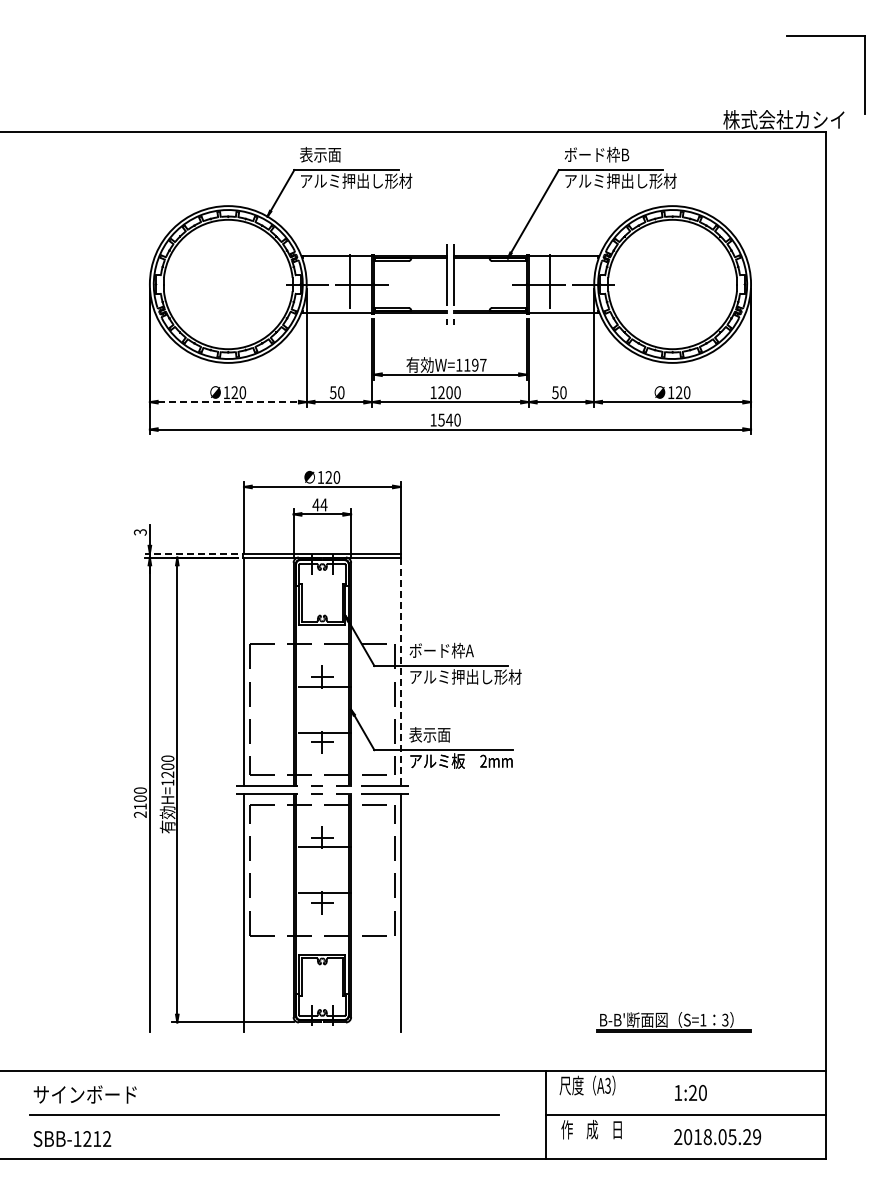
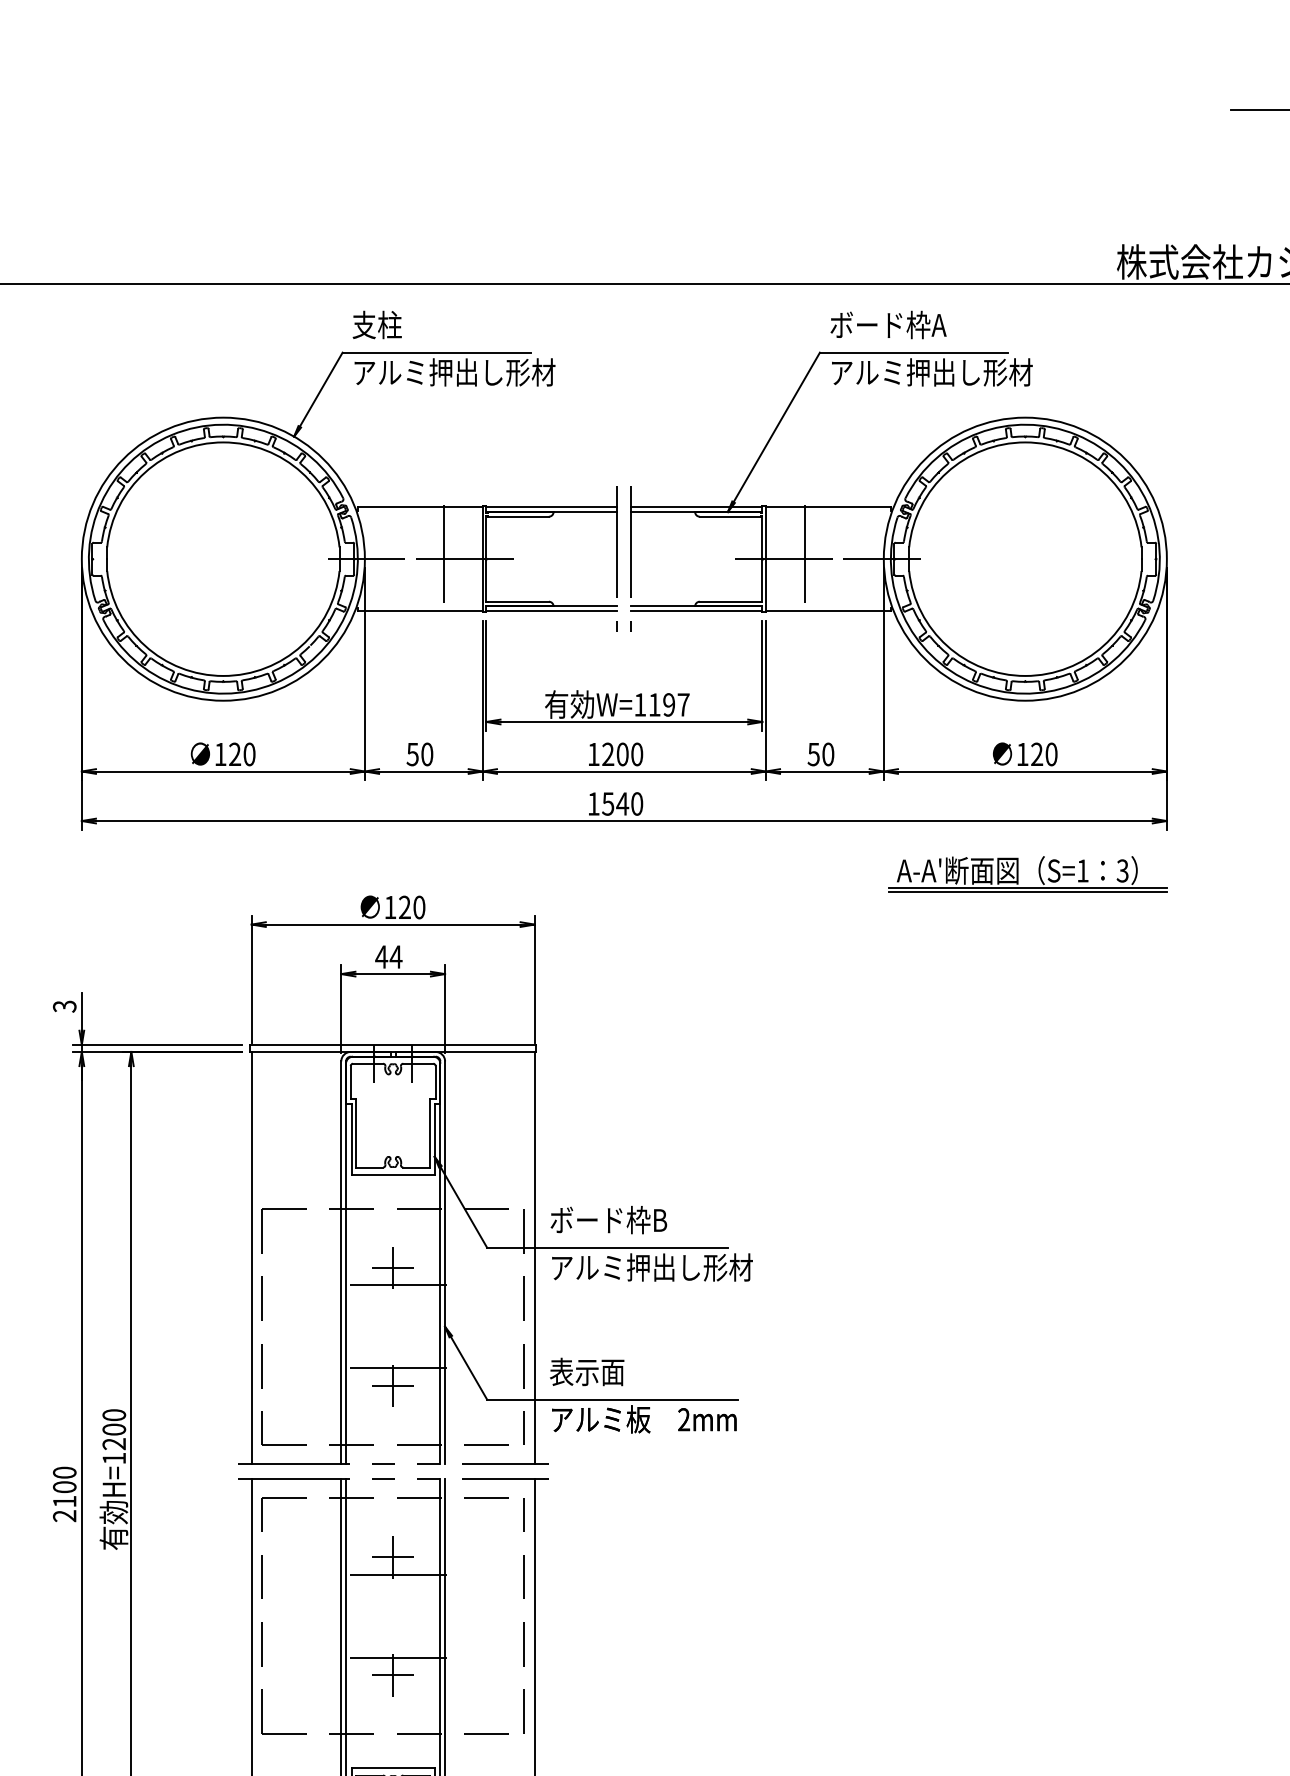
text: (320, 154) -> (389, 324), 表示面 -> 支柱
text: (624, 154) -> (938, 324), ボード枠B -> ボード枠A
line: (228, 402) -> (223, 772), dashed -> solid
part: (673, 459) -> (1026, 875), added
line: (191, 553) -> (156, 1044), dashed -> solid
text: (469, 650) -> (658, 1219), ボード枠A -> ボード枠B
line: (400, 672) -> (534, 1259), dashed -> solid

